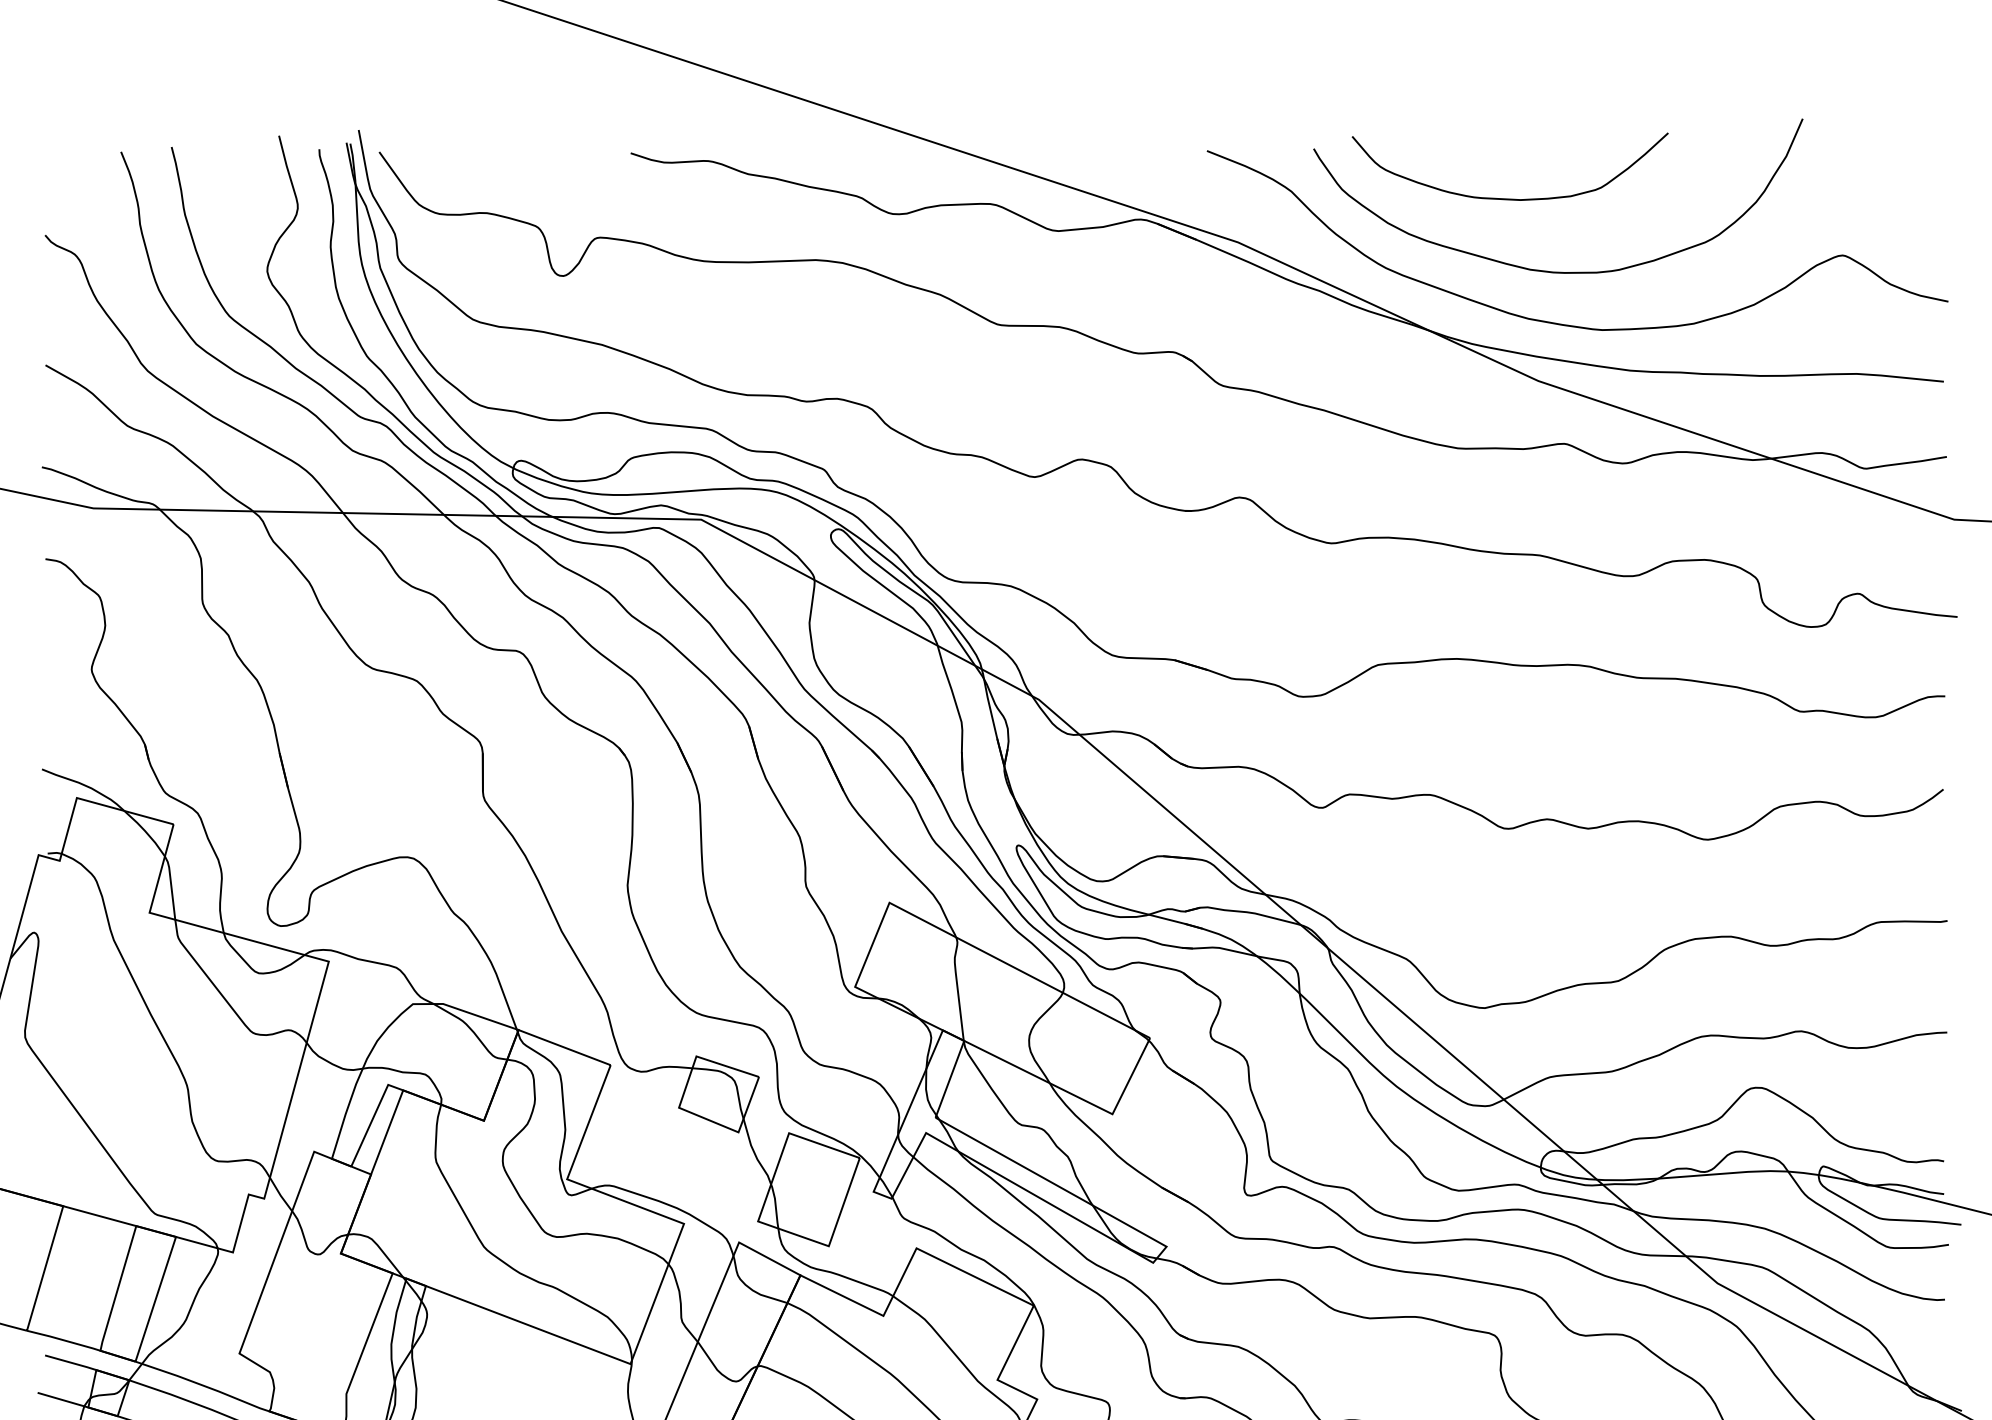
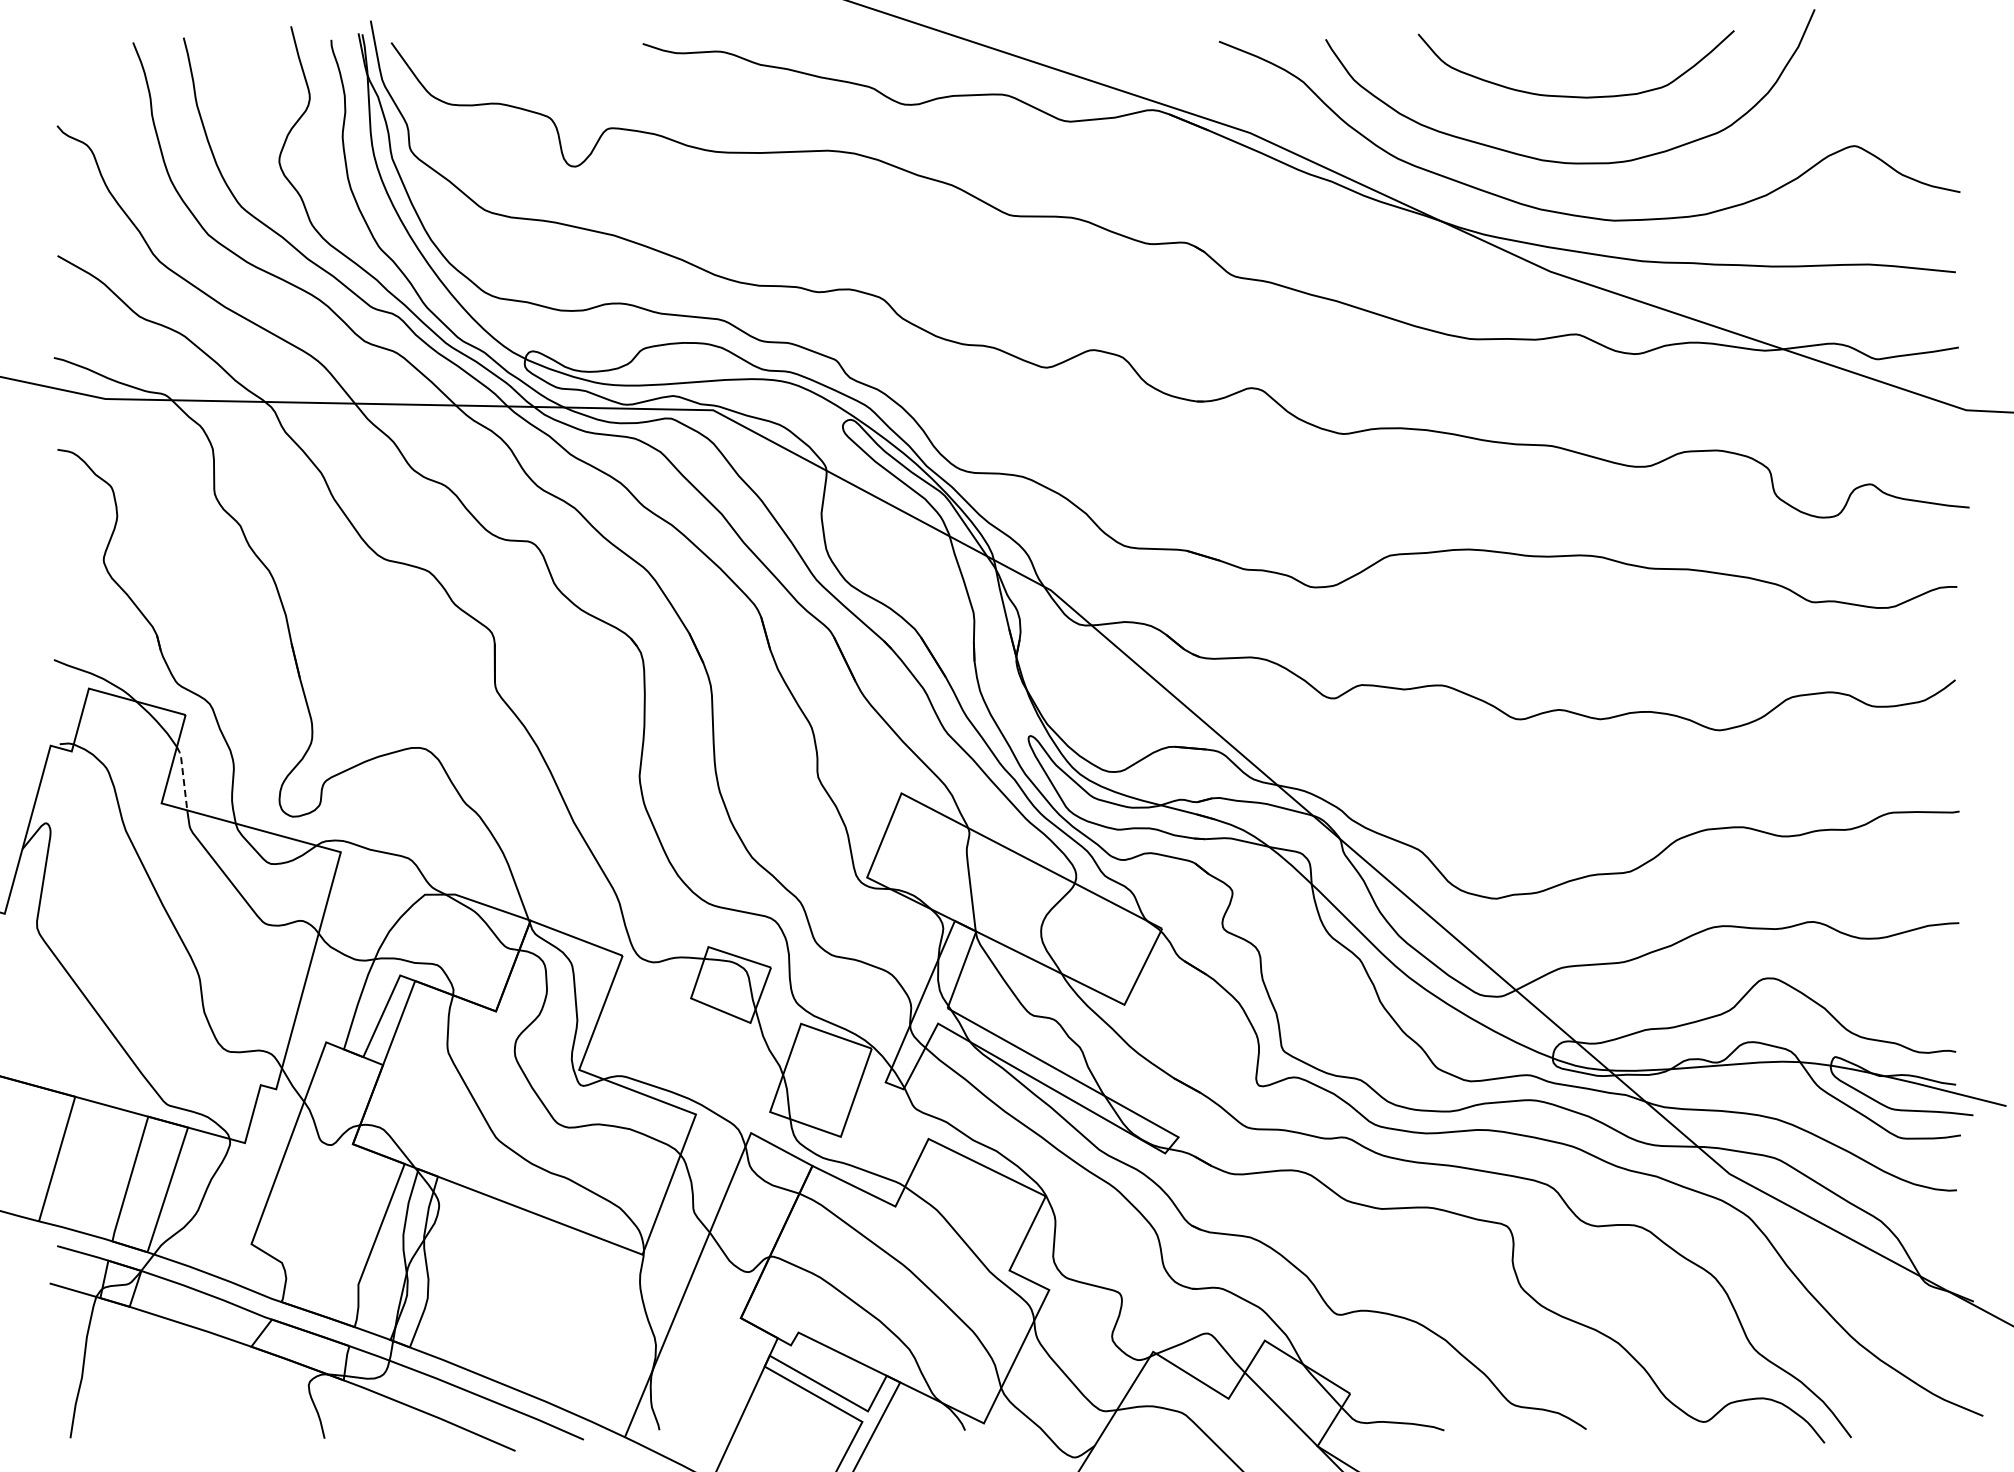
curve: (1503, 197) -> (1569, 95), moved
line: (171, 885) -> (183, 776), solid -> dashed

